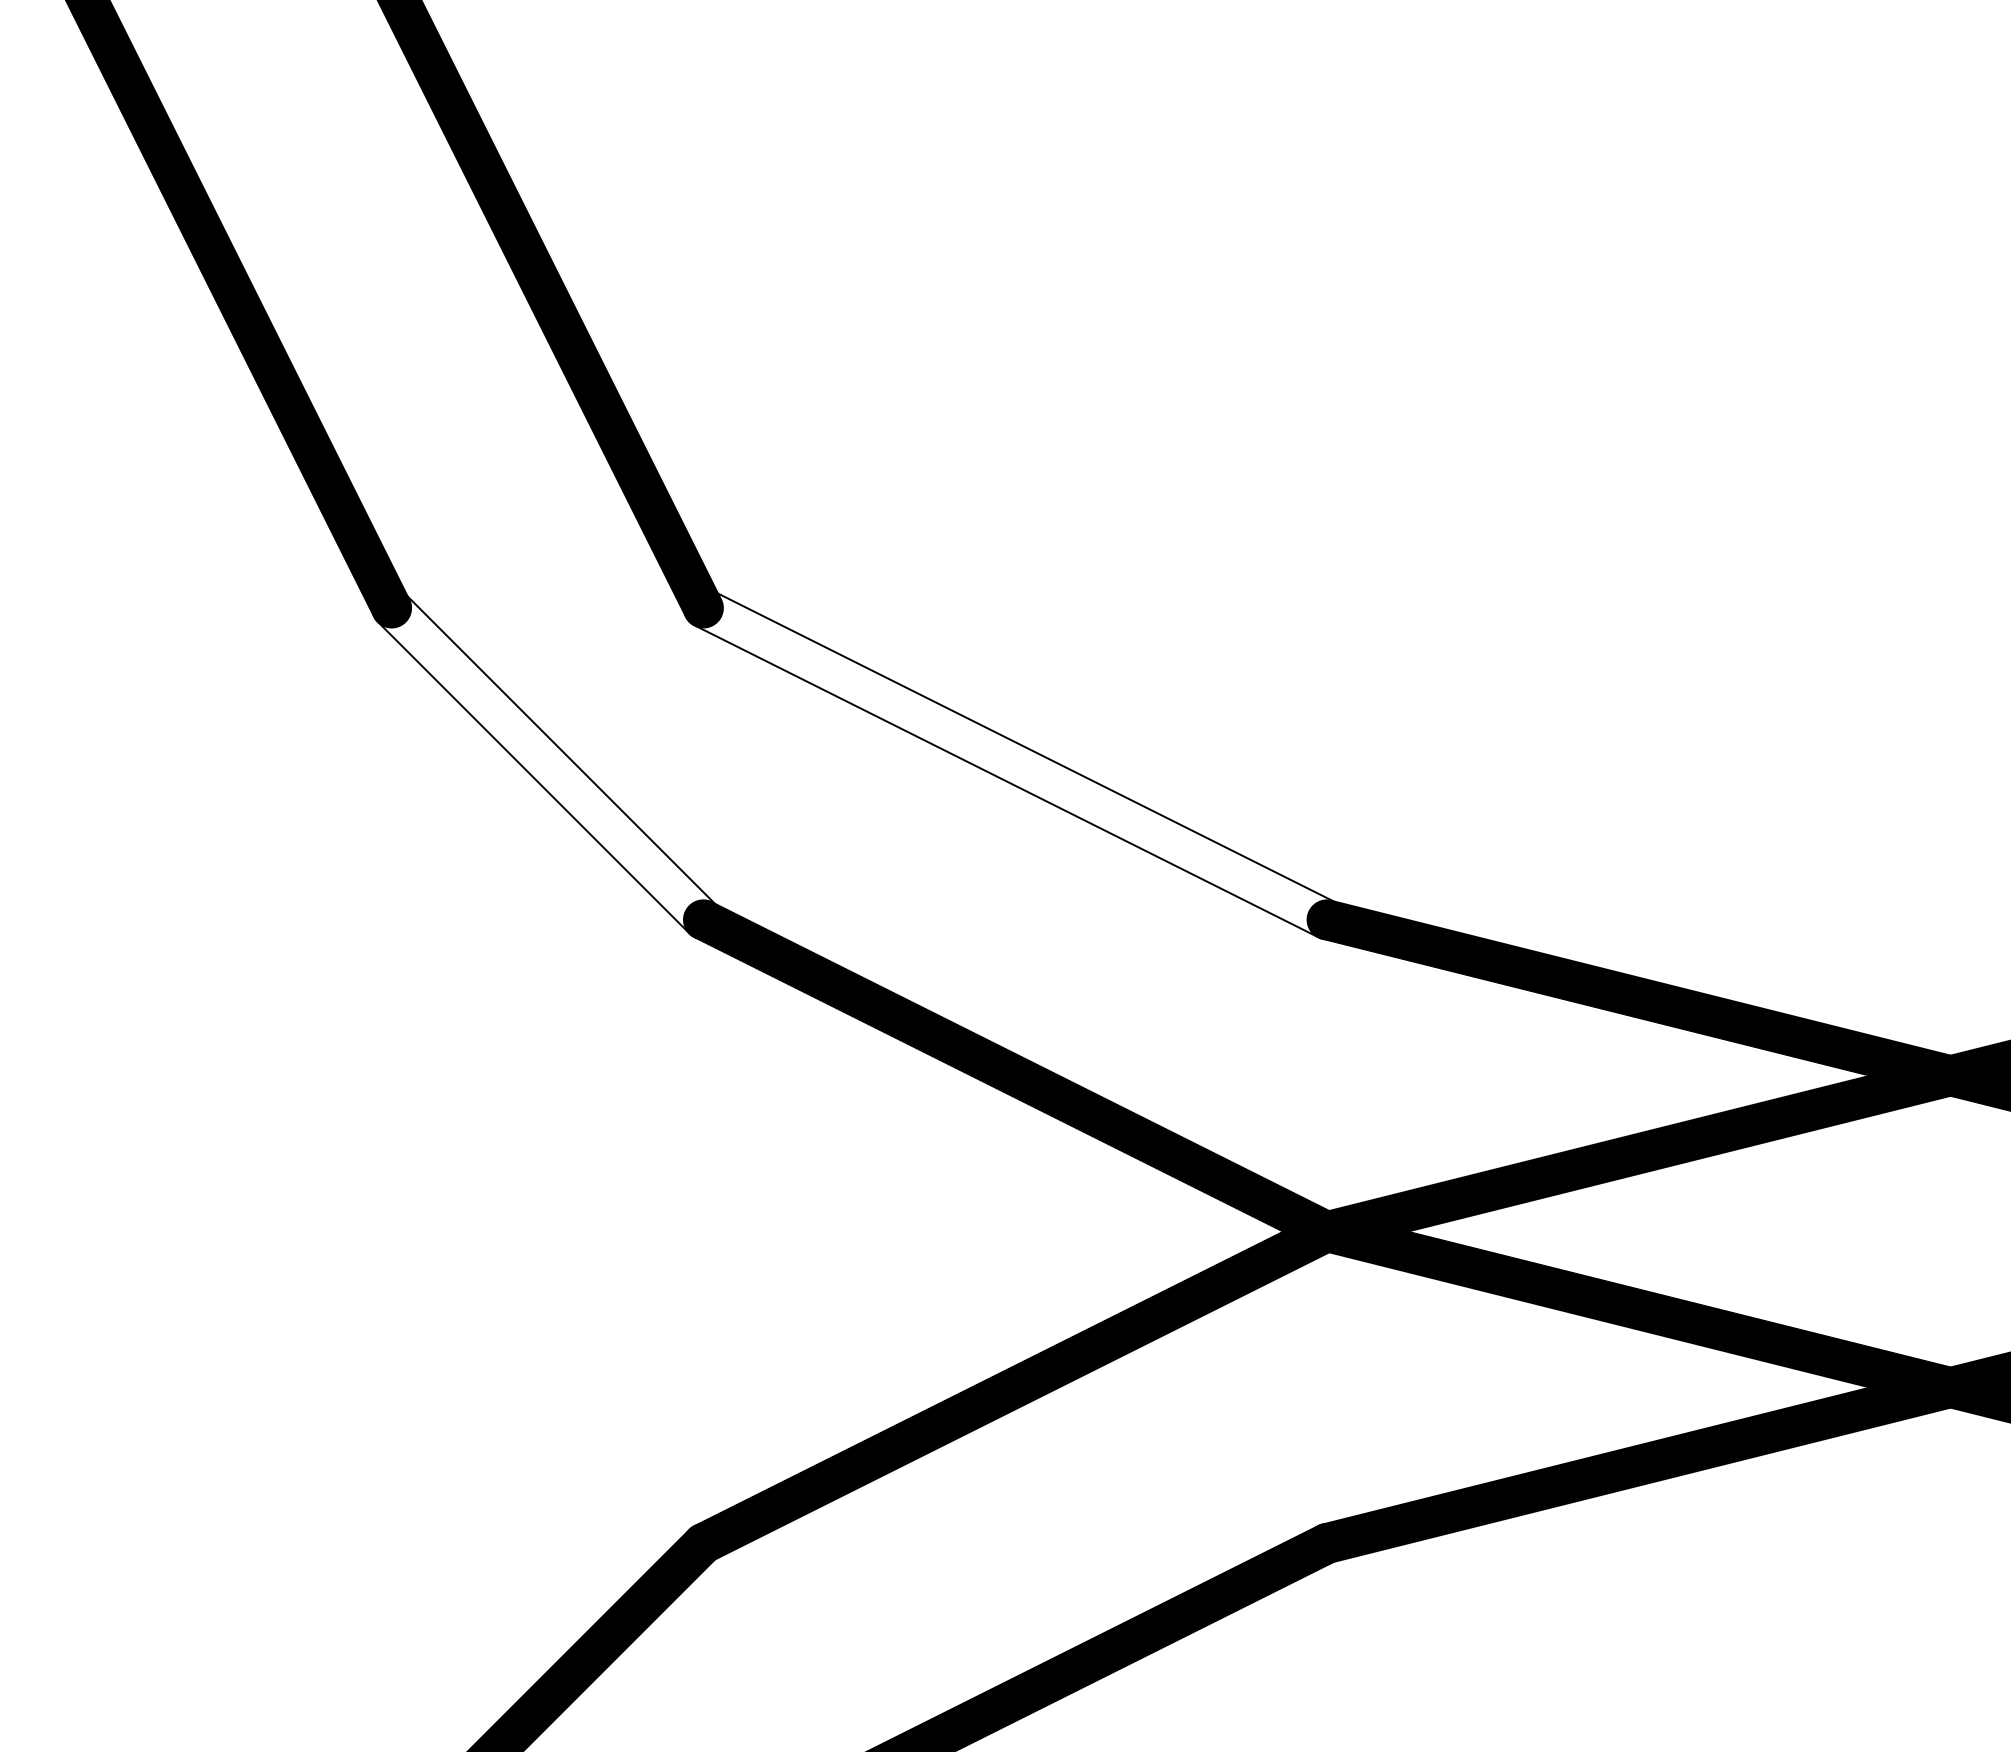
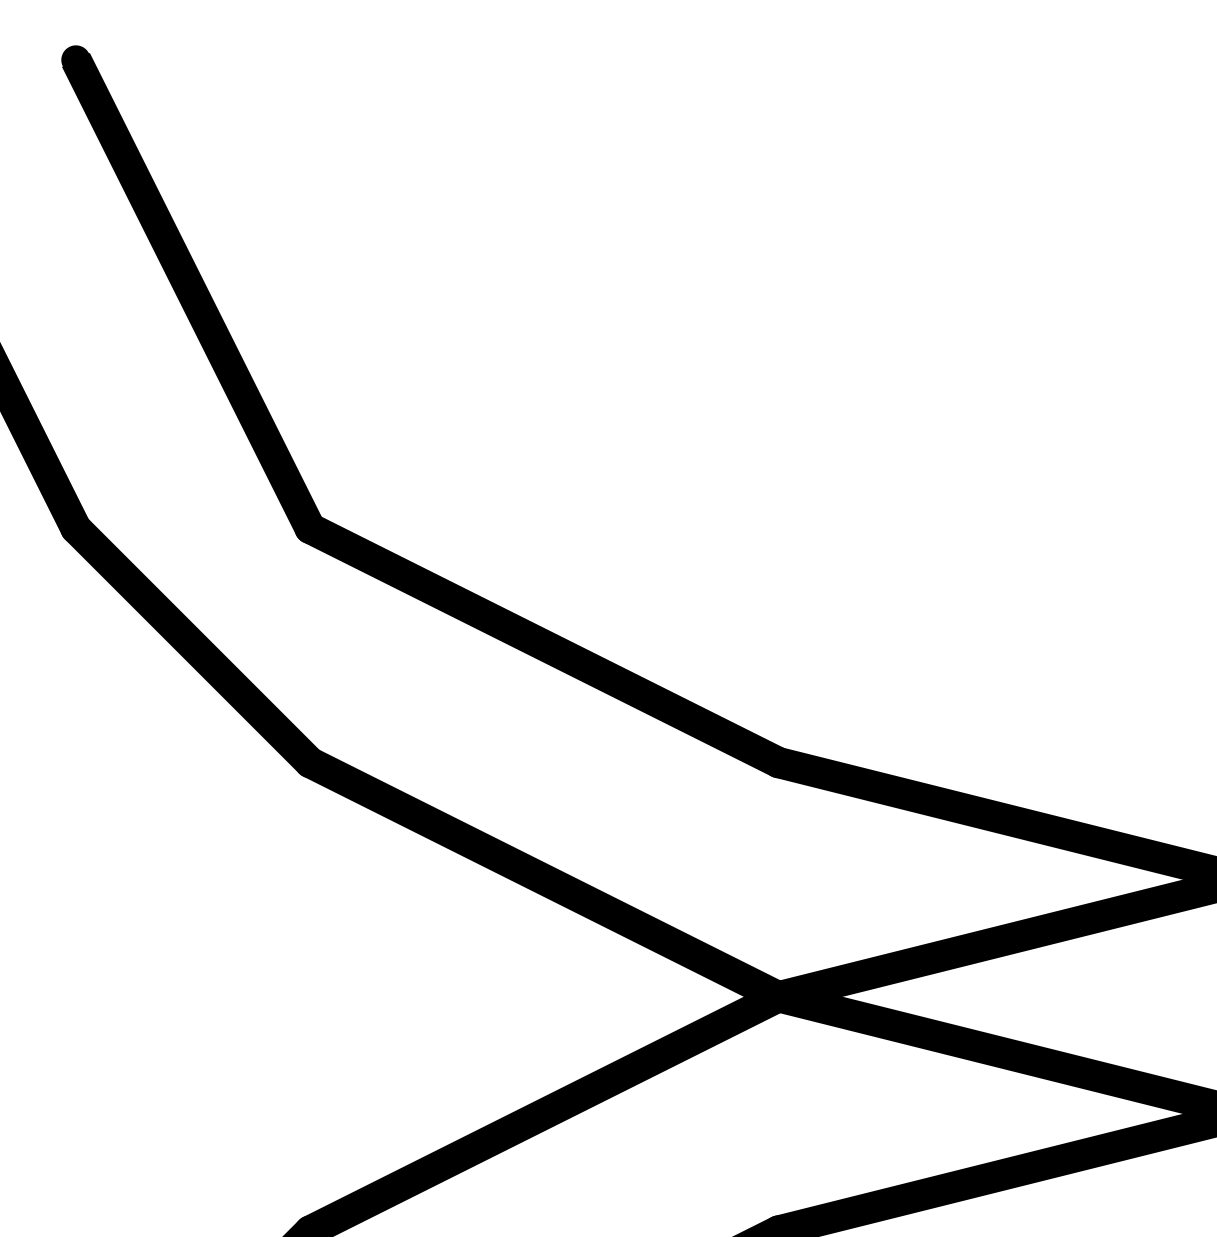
fill: (547, 763) -> (193, 645), added
fill: (1014, 763) -> (543, 645), added

